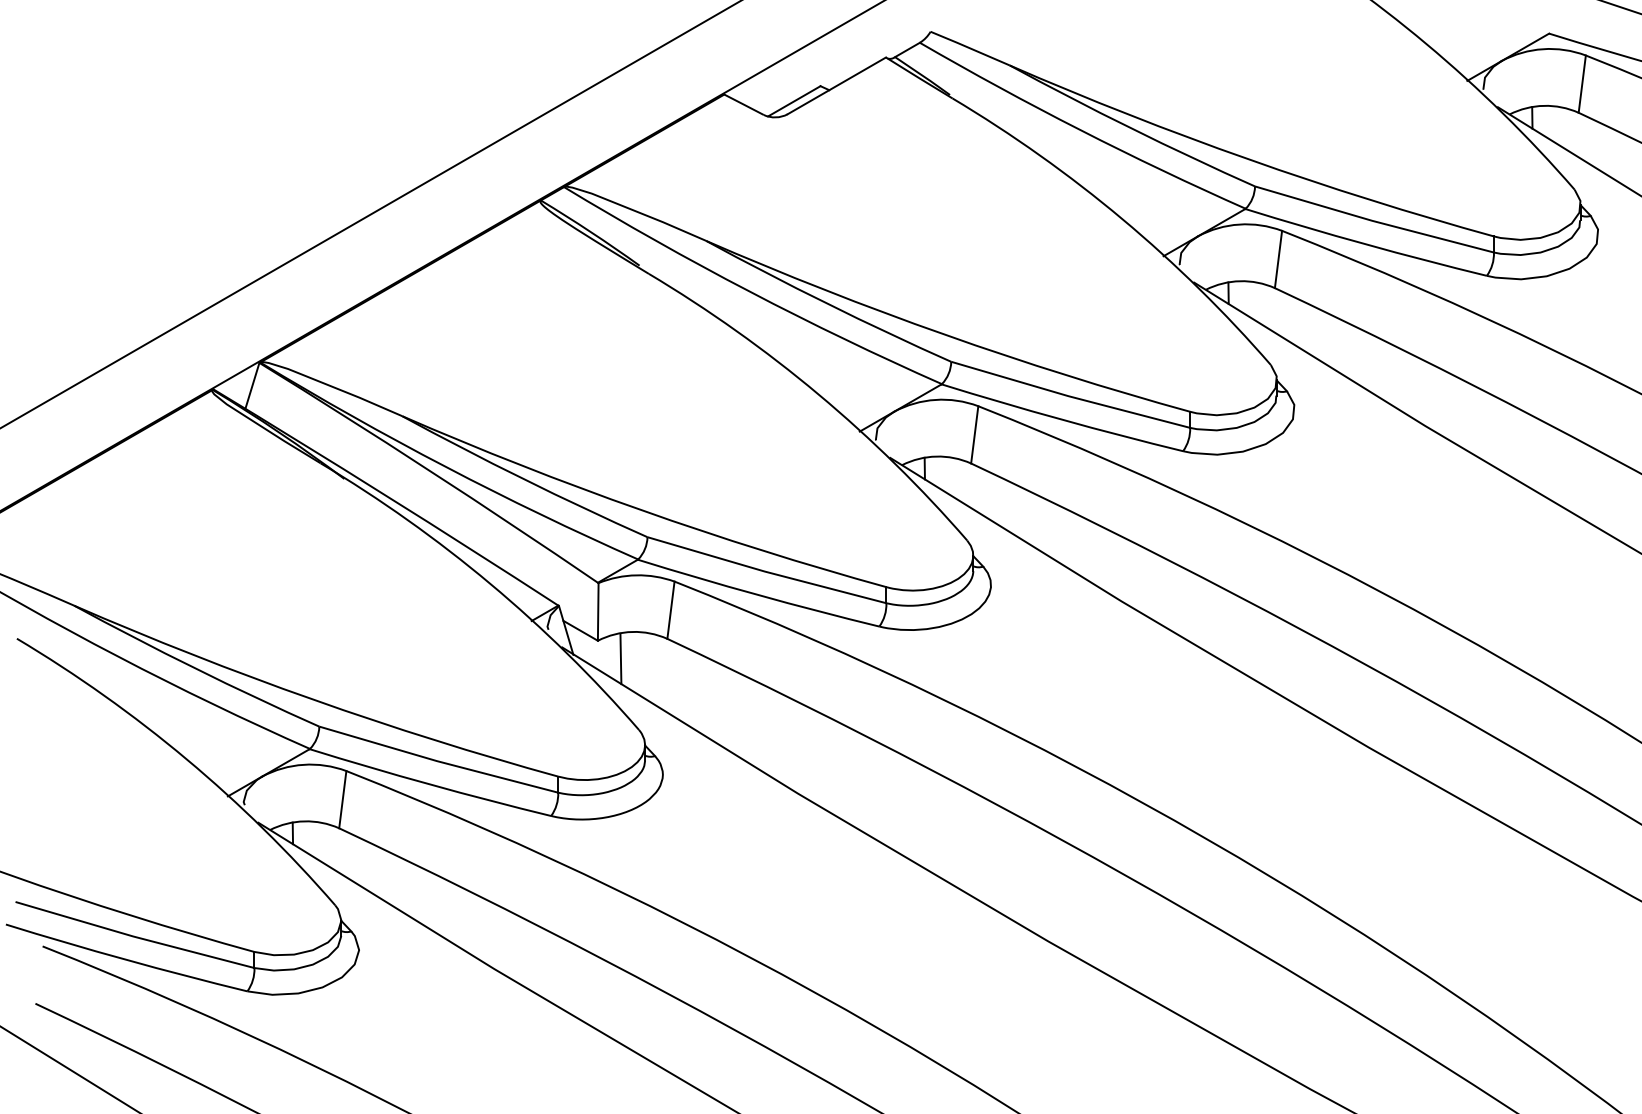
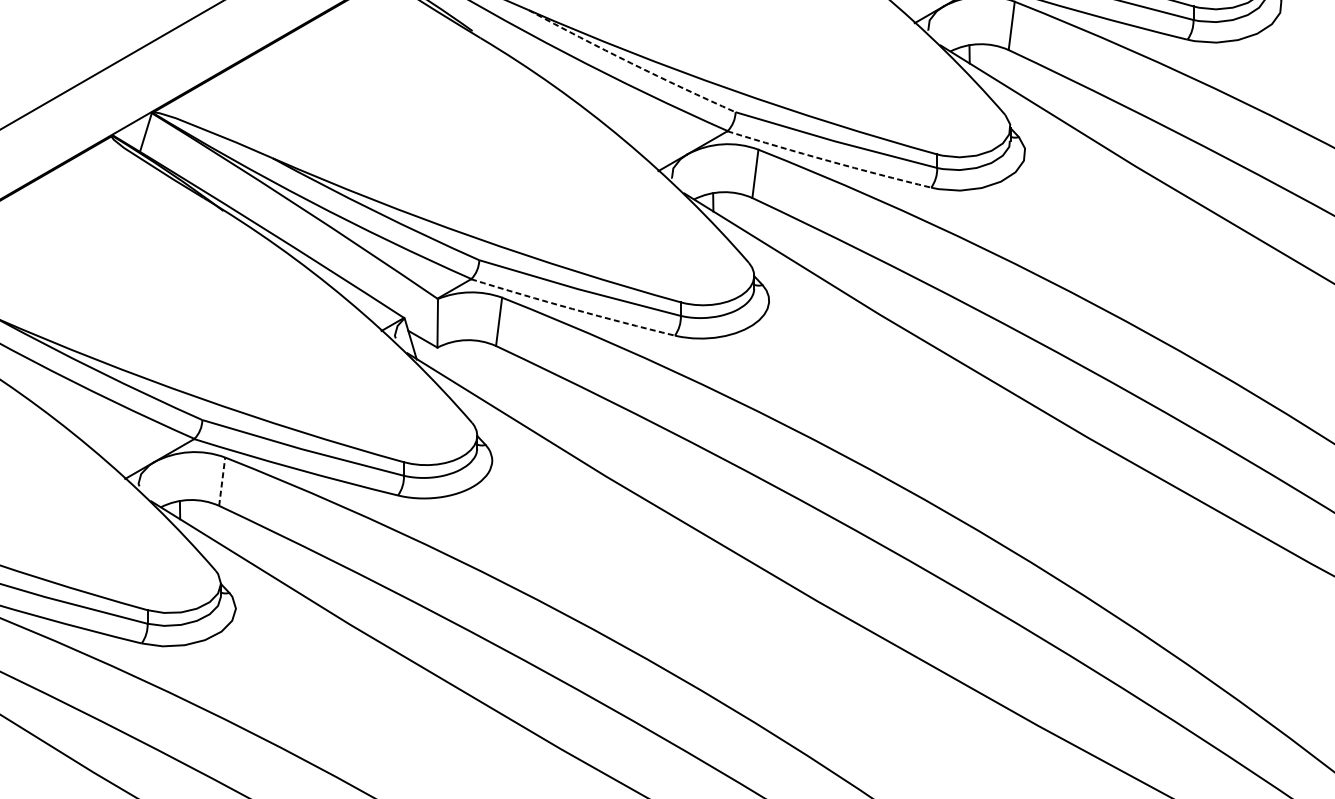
arc: (827, 303) -> (631, 63), solid -> dashed
arc: (1061, 419) -> (828, 160), solid -> dashed
arc: (758, 595) -> (572, 309), solid -> dashed
line: (620, 658) -> (456, 362), removed
line: (342, 799) -> (221, 481), solid -> dashed

